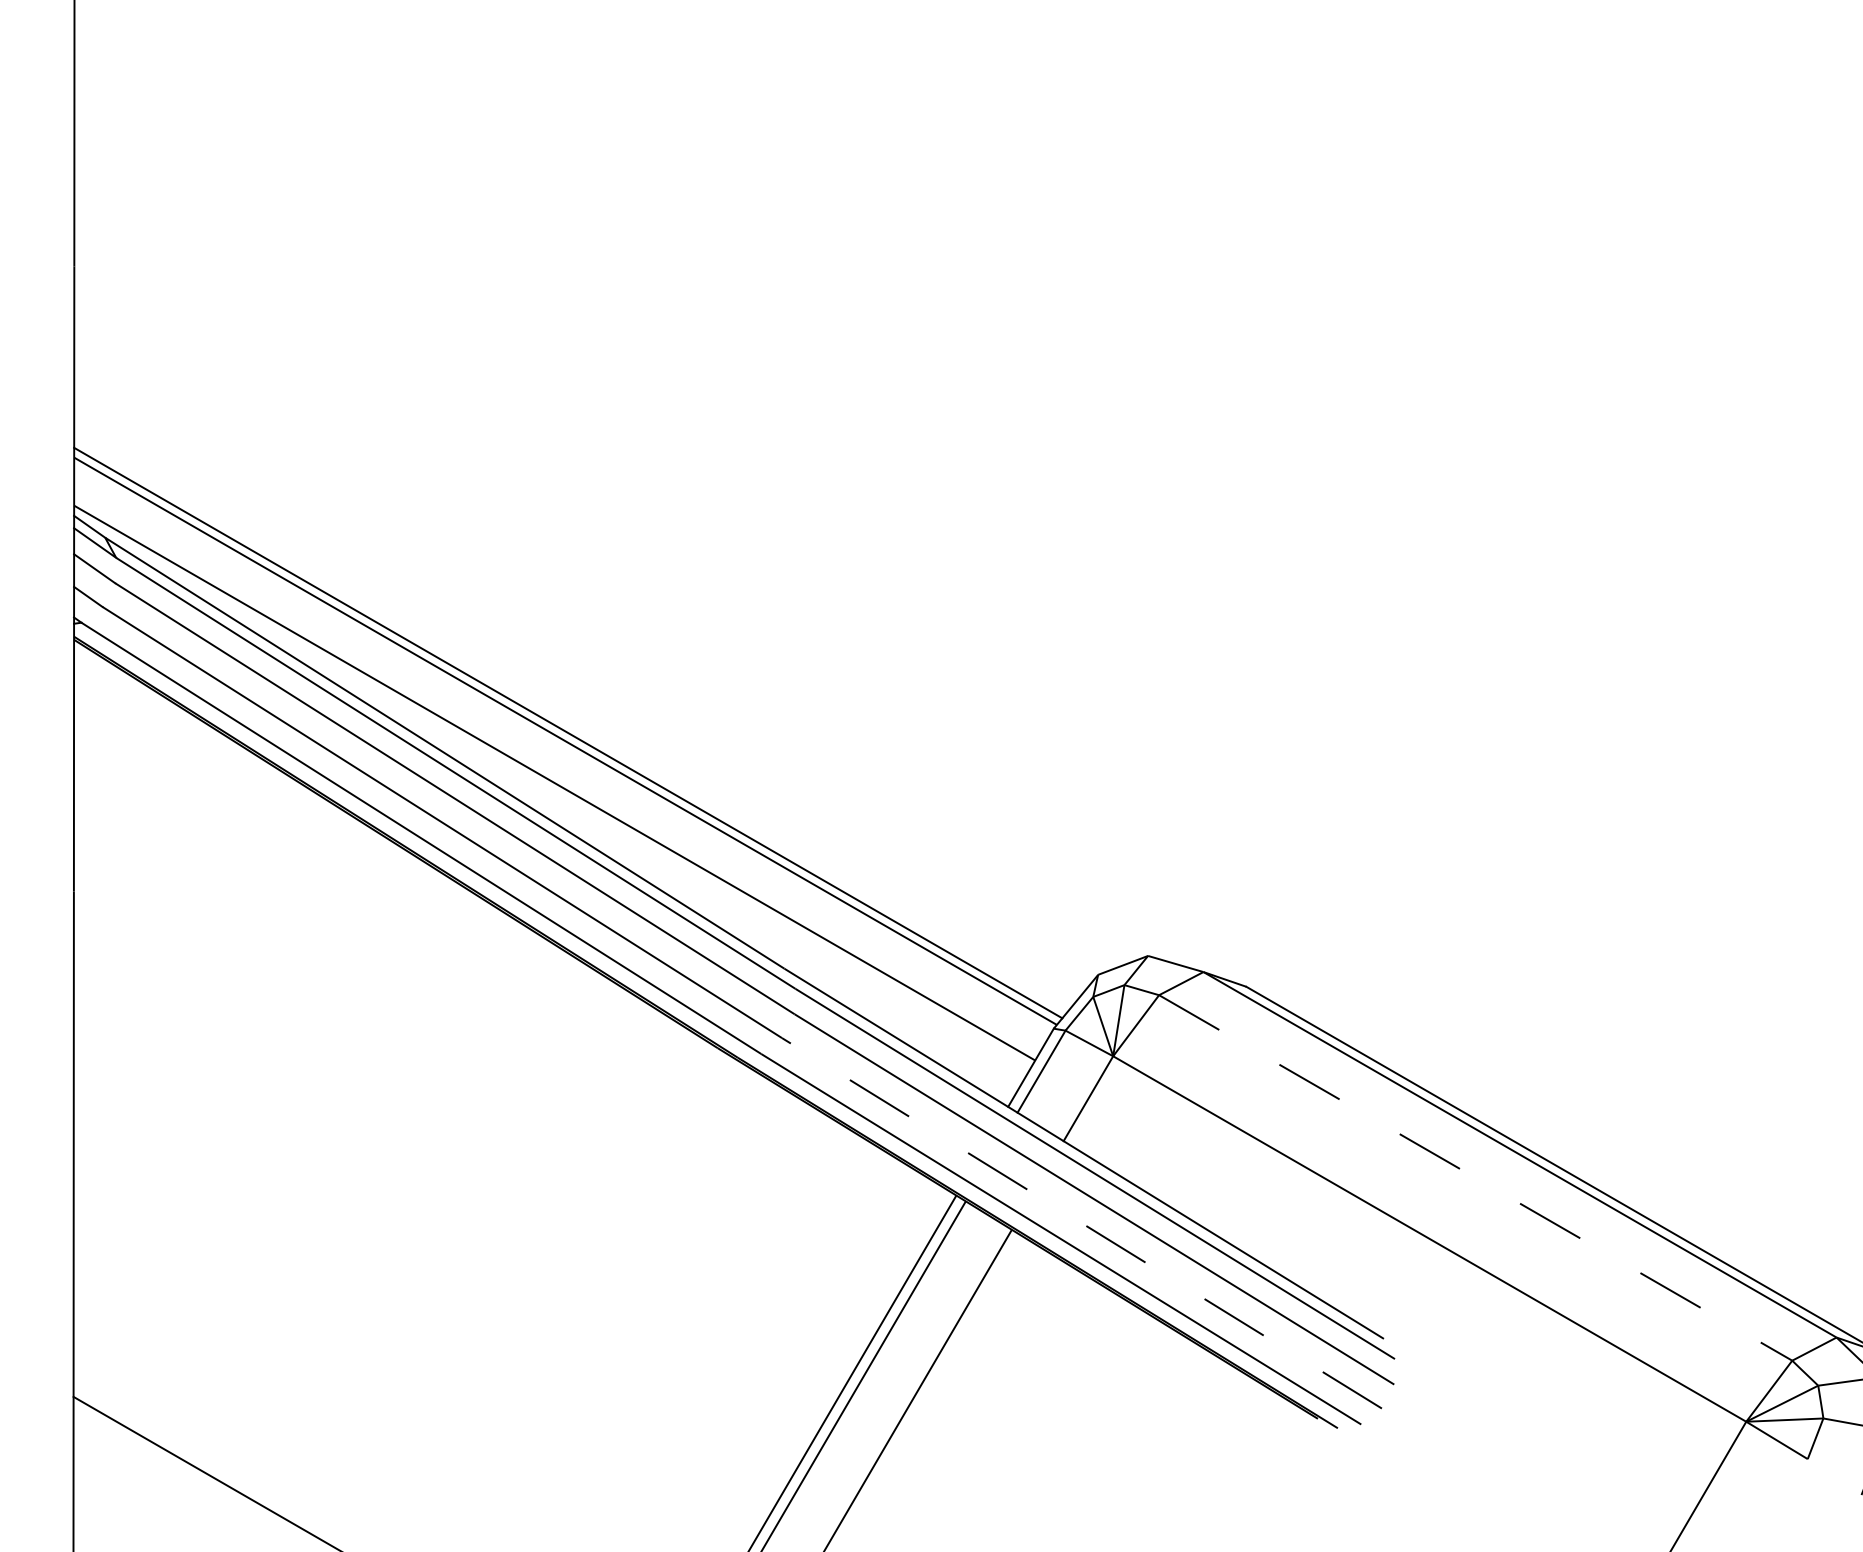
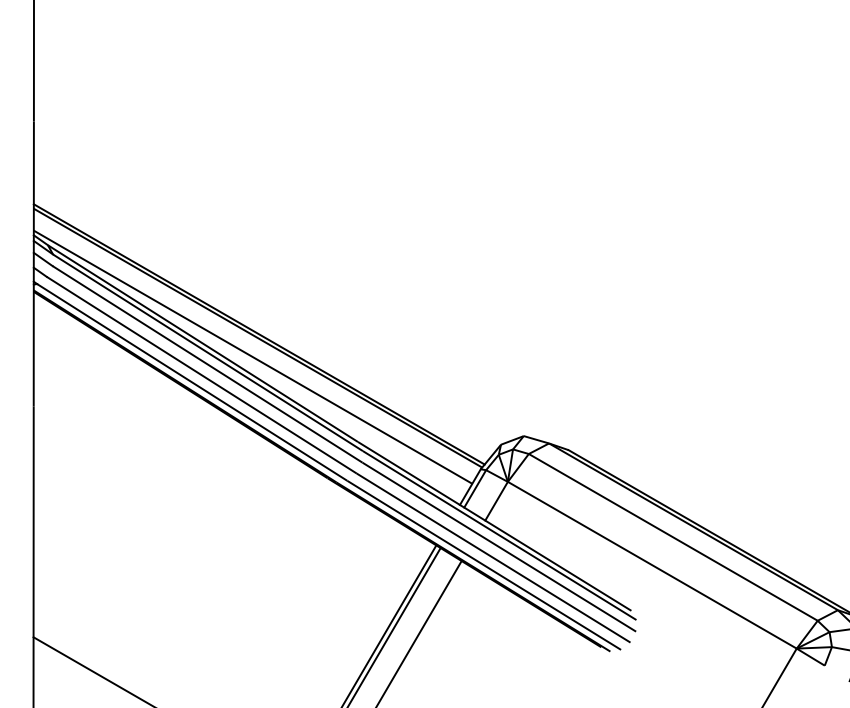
line: (1478, 1178) -> (674, 537), dashed -> solid
line: (1081, 1224) -> (493, 558), dashed -> solid

